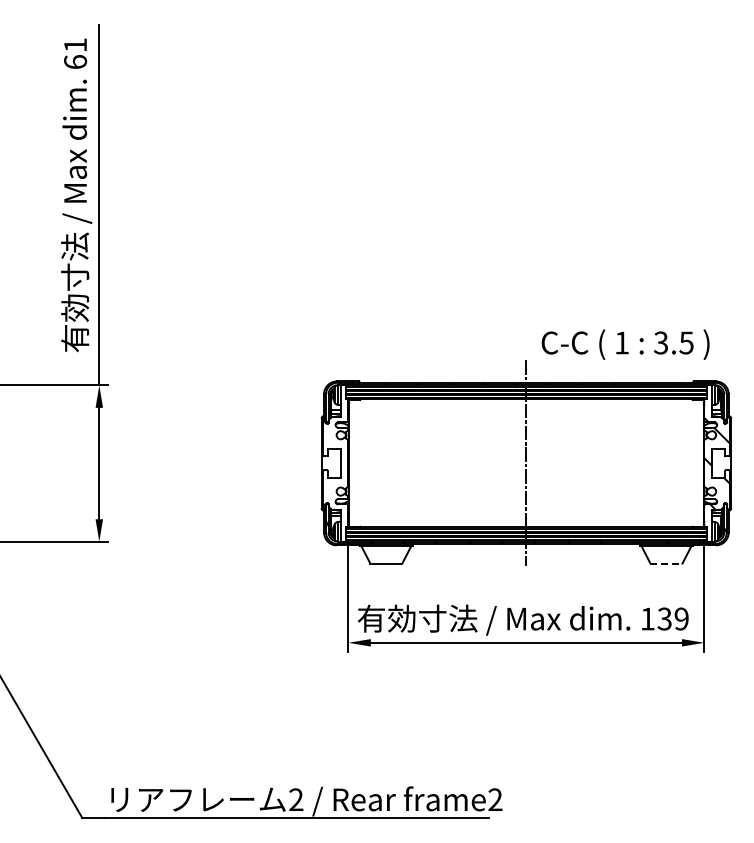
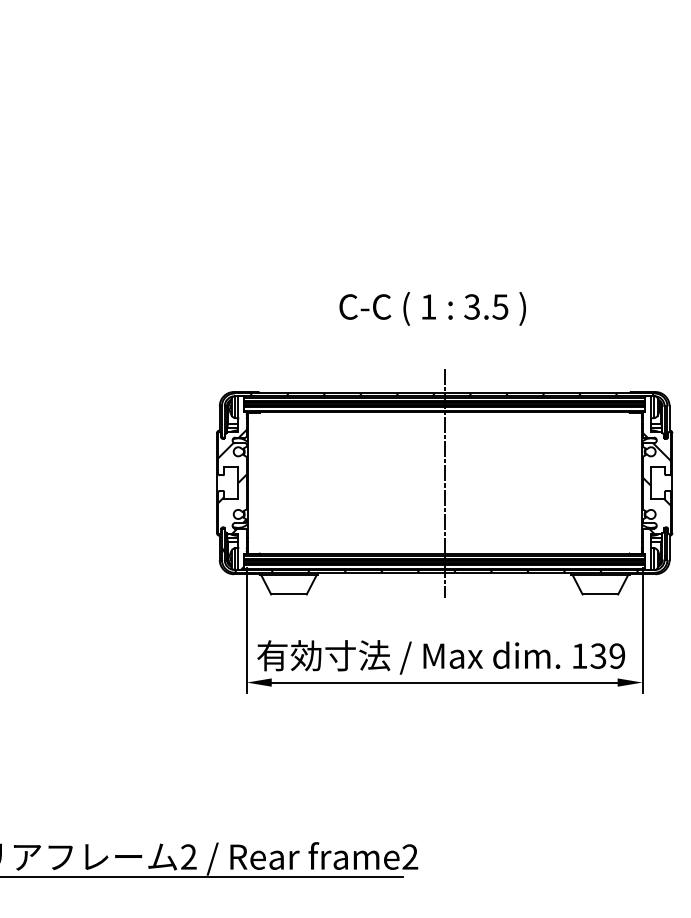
text: (625, 344) -> (432, 308), moved
hatch: (335, 478) -> (232, 499), added
line: (666, 563) -> (600, 594), dashed -> solid

